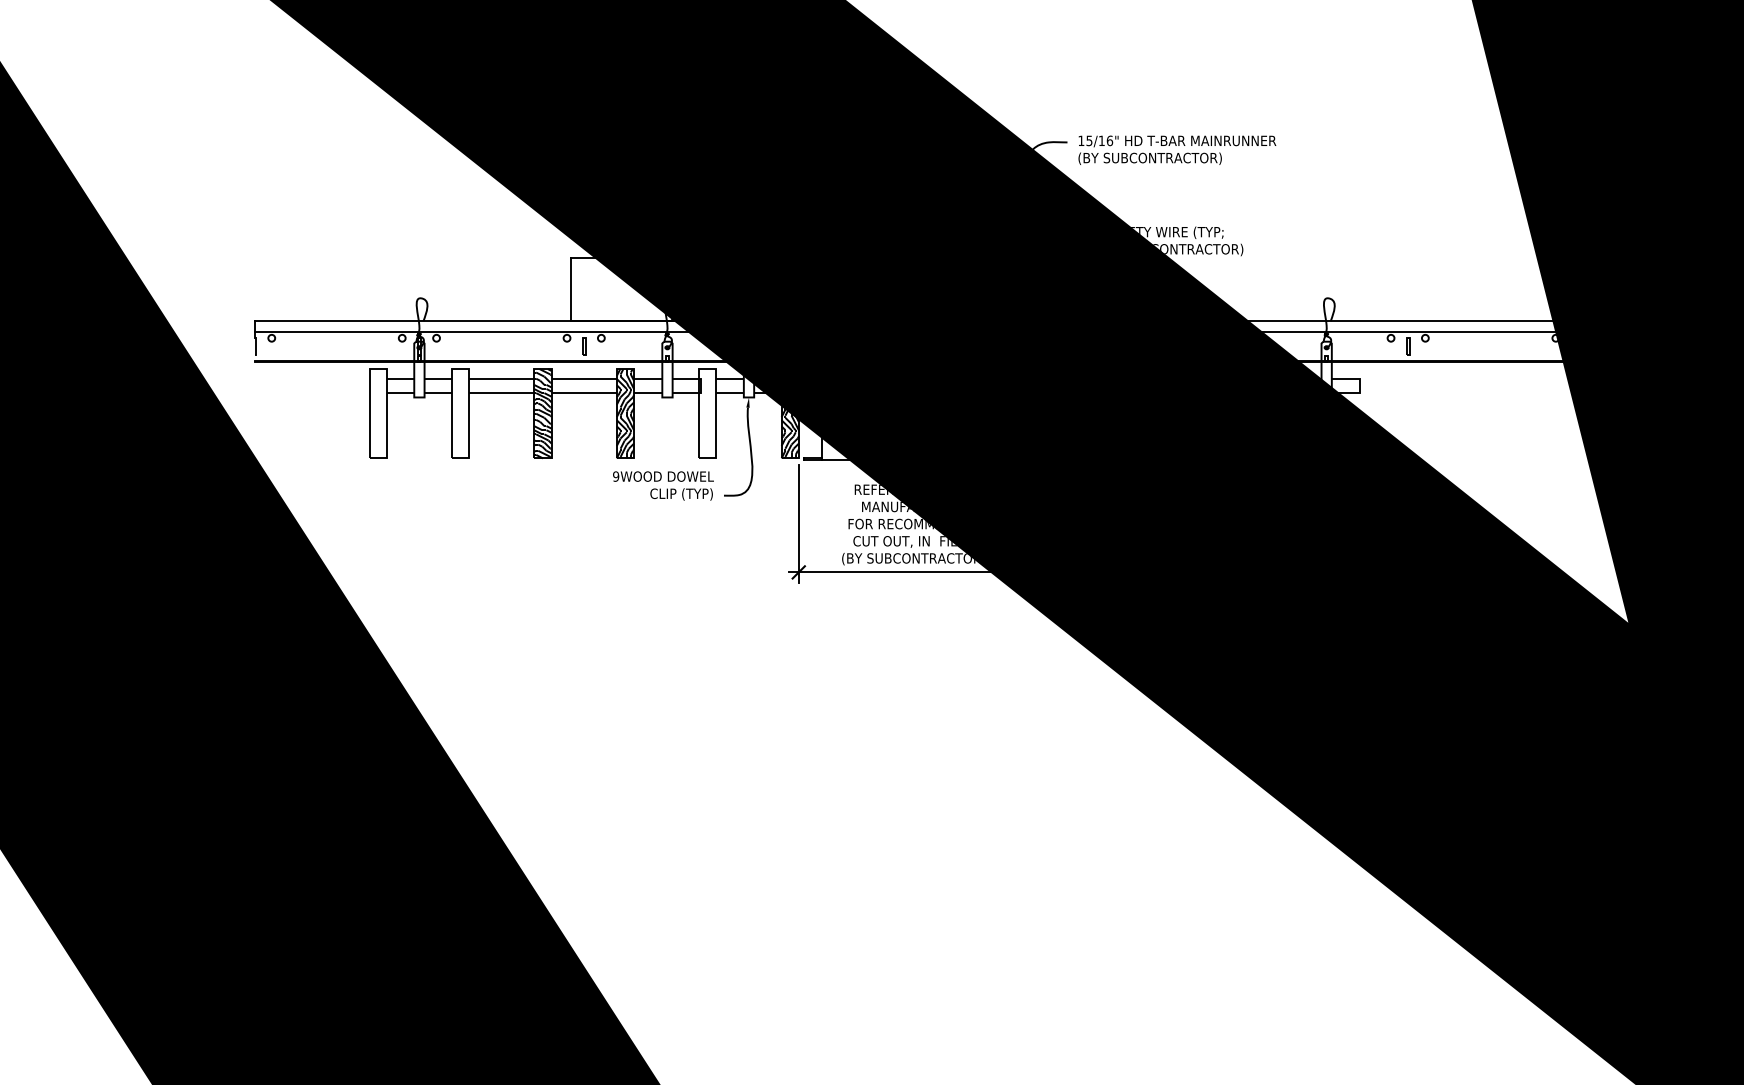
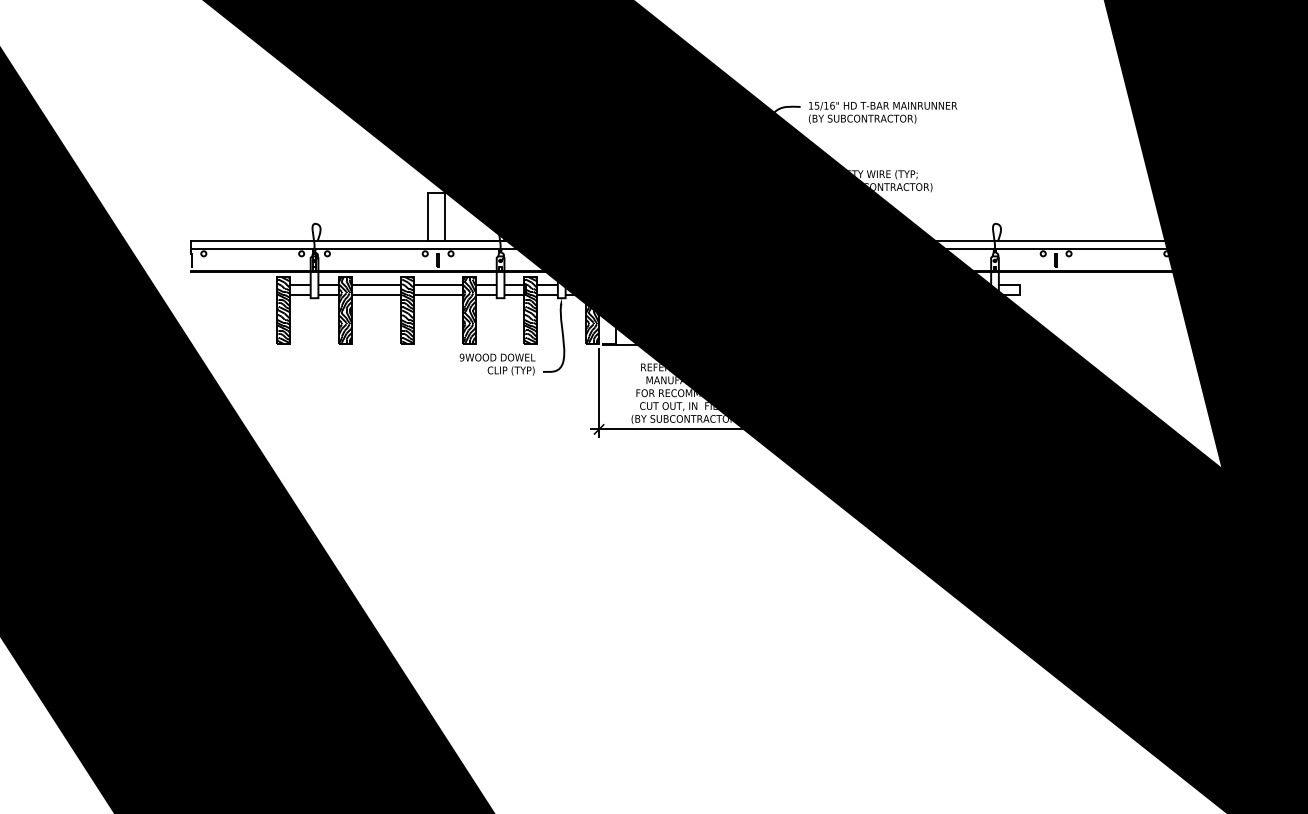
line: (592, 289) -> (444, 217), added
hatch: (377, 413) -> (283, 310), added
hatch: (460, 413) -> (345, 310), added
hatch: (707, 413) -> (530, 310), added

